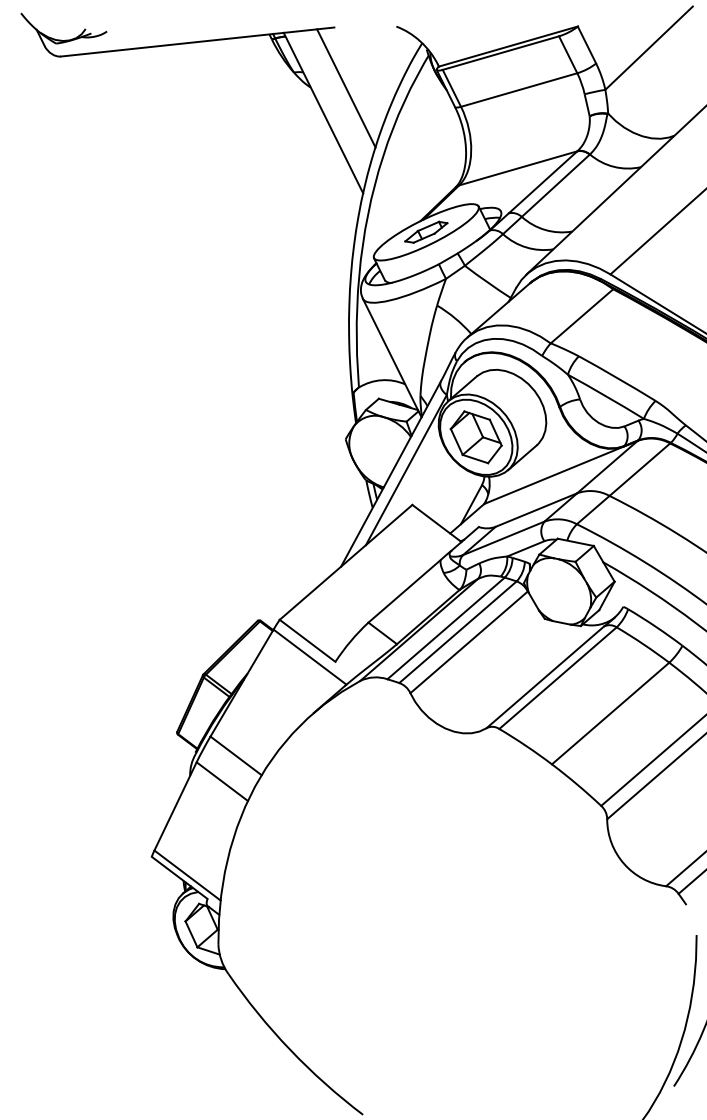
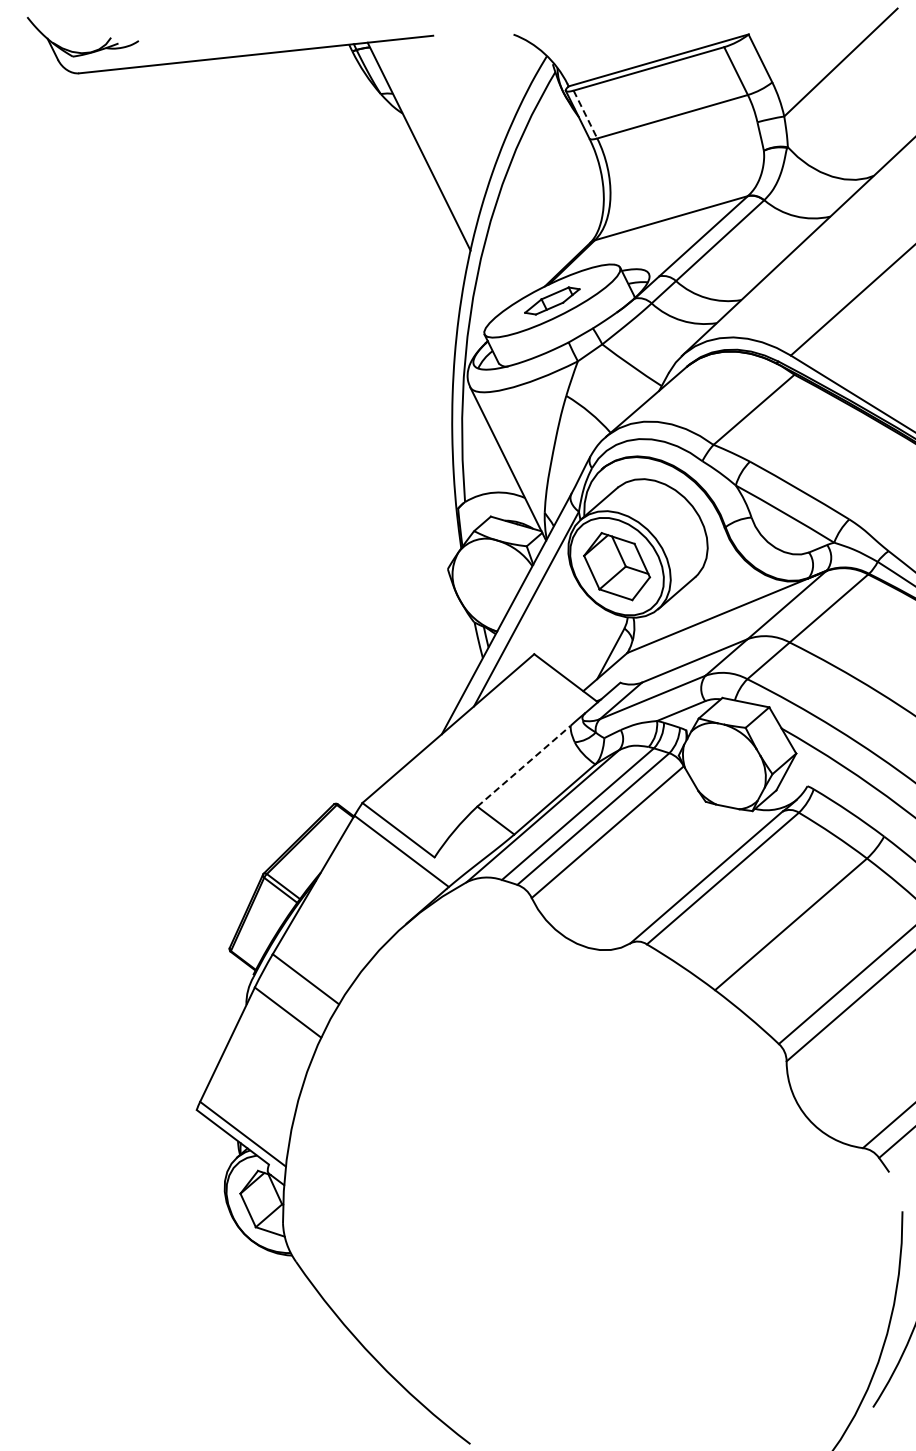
line: (346, 88) -> (448, 114), removed
line: (451, 88) -> (585, 114), solid -> dashed
line: (404, 591) -> (523, 766), solid -> dashed

